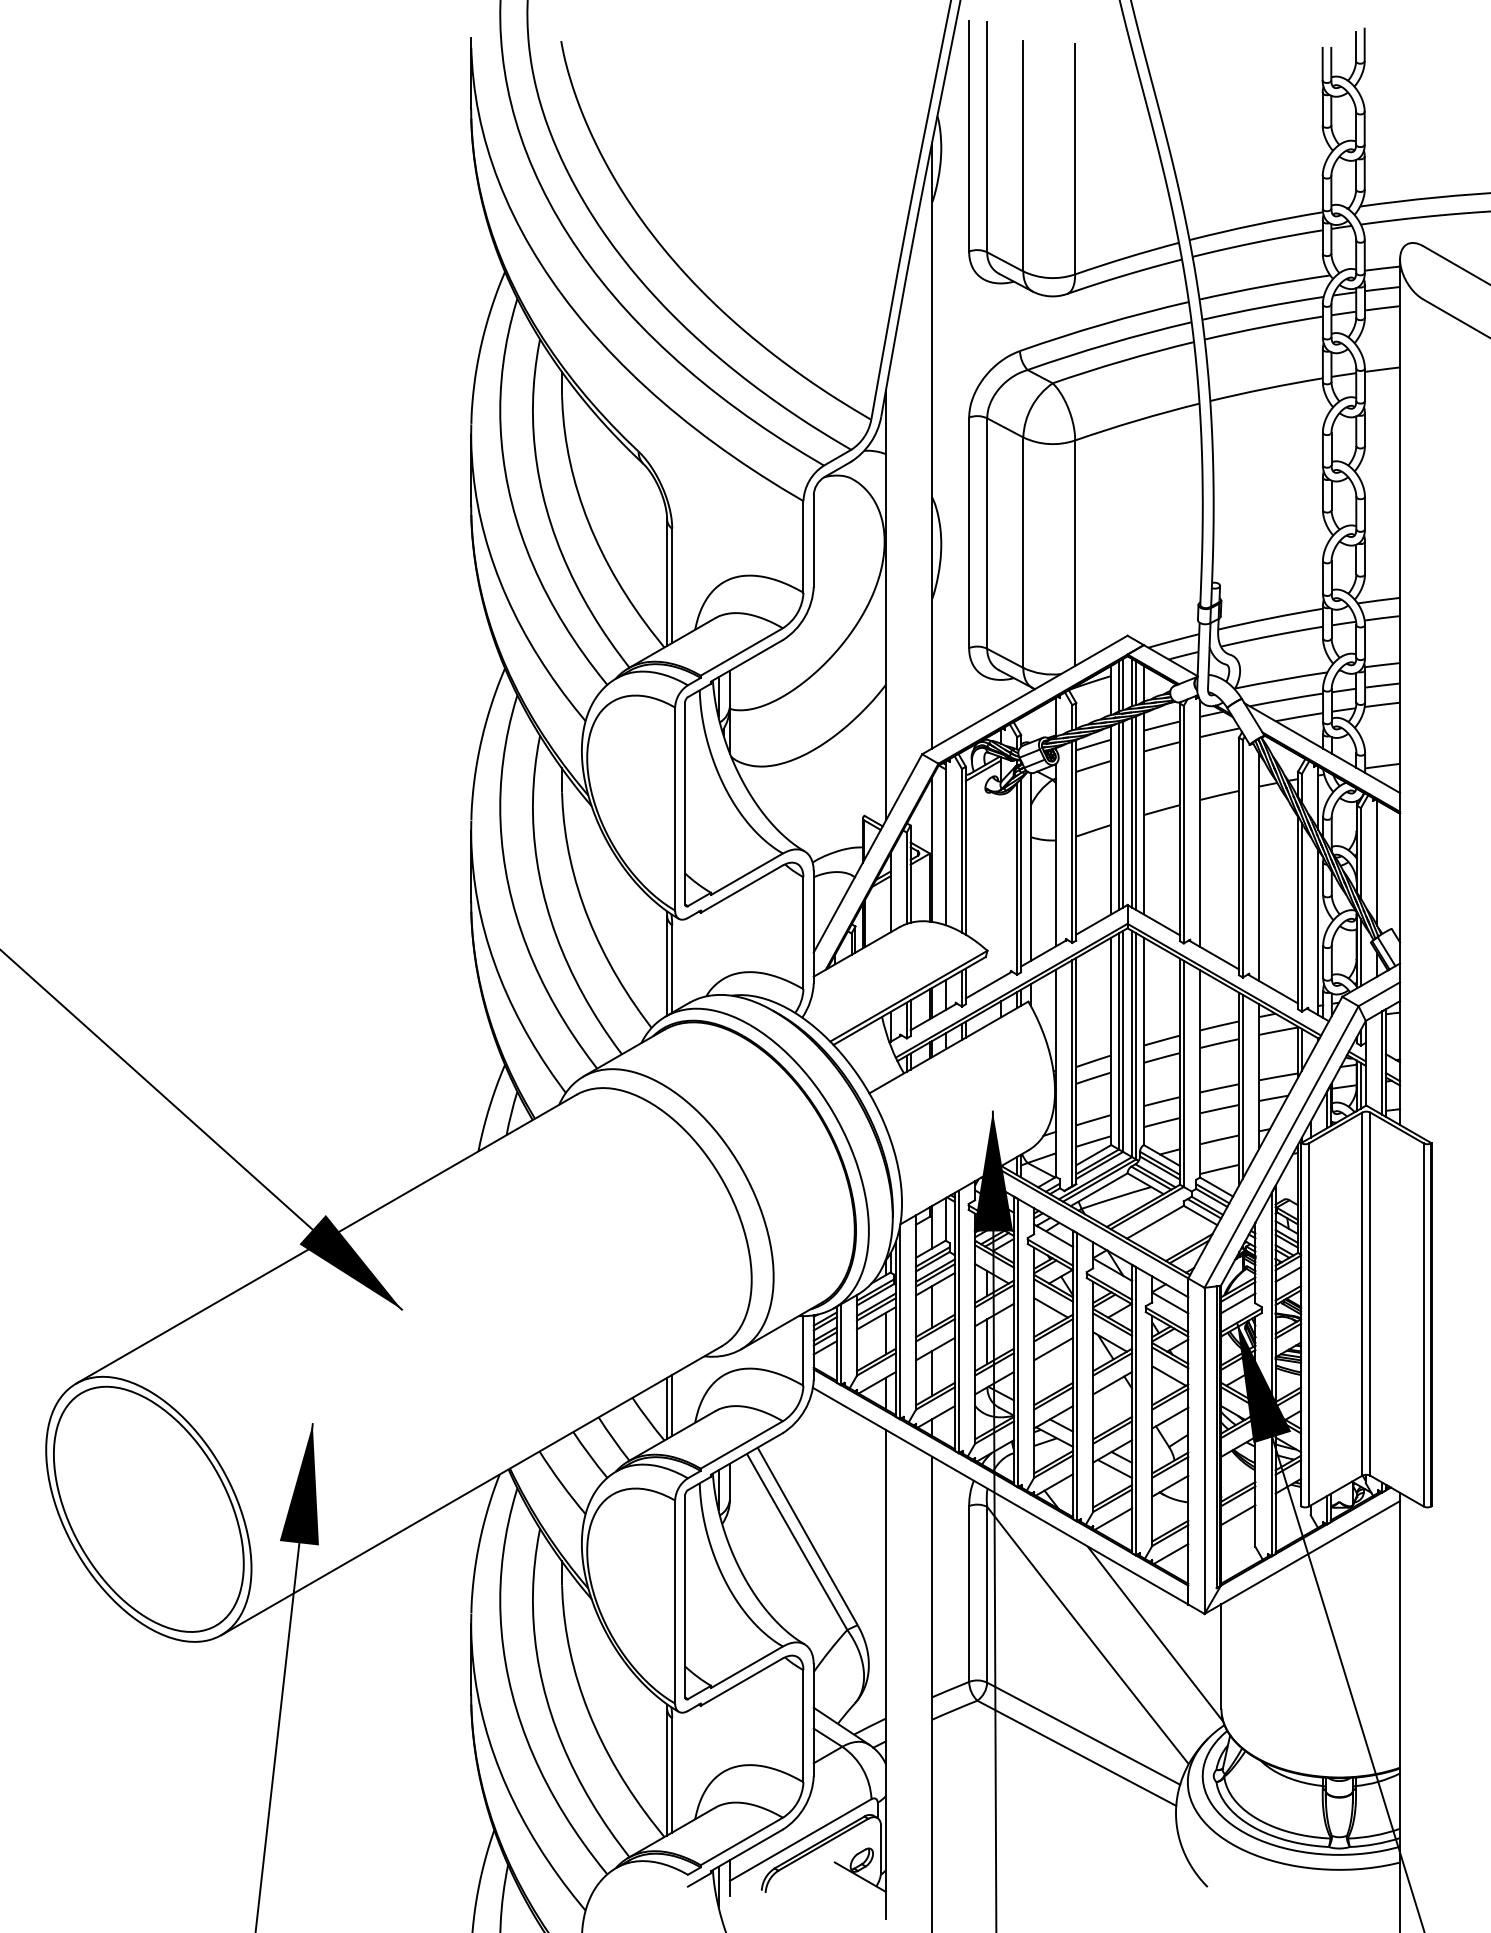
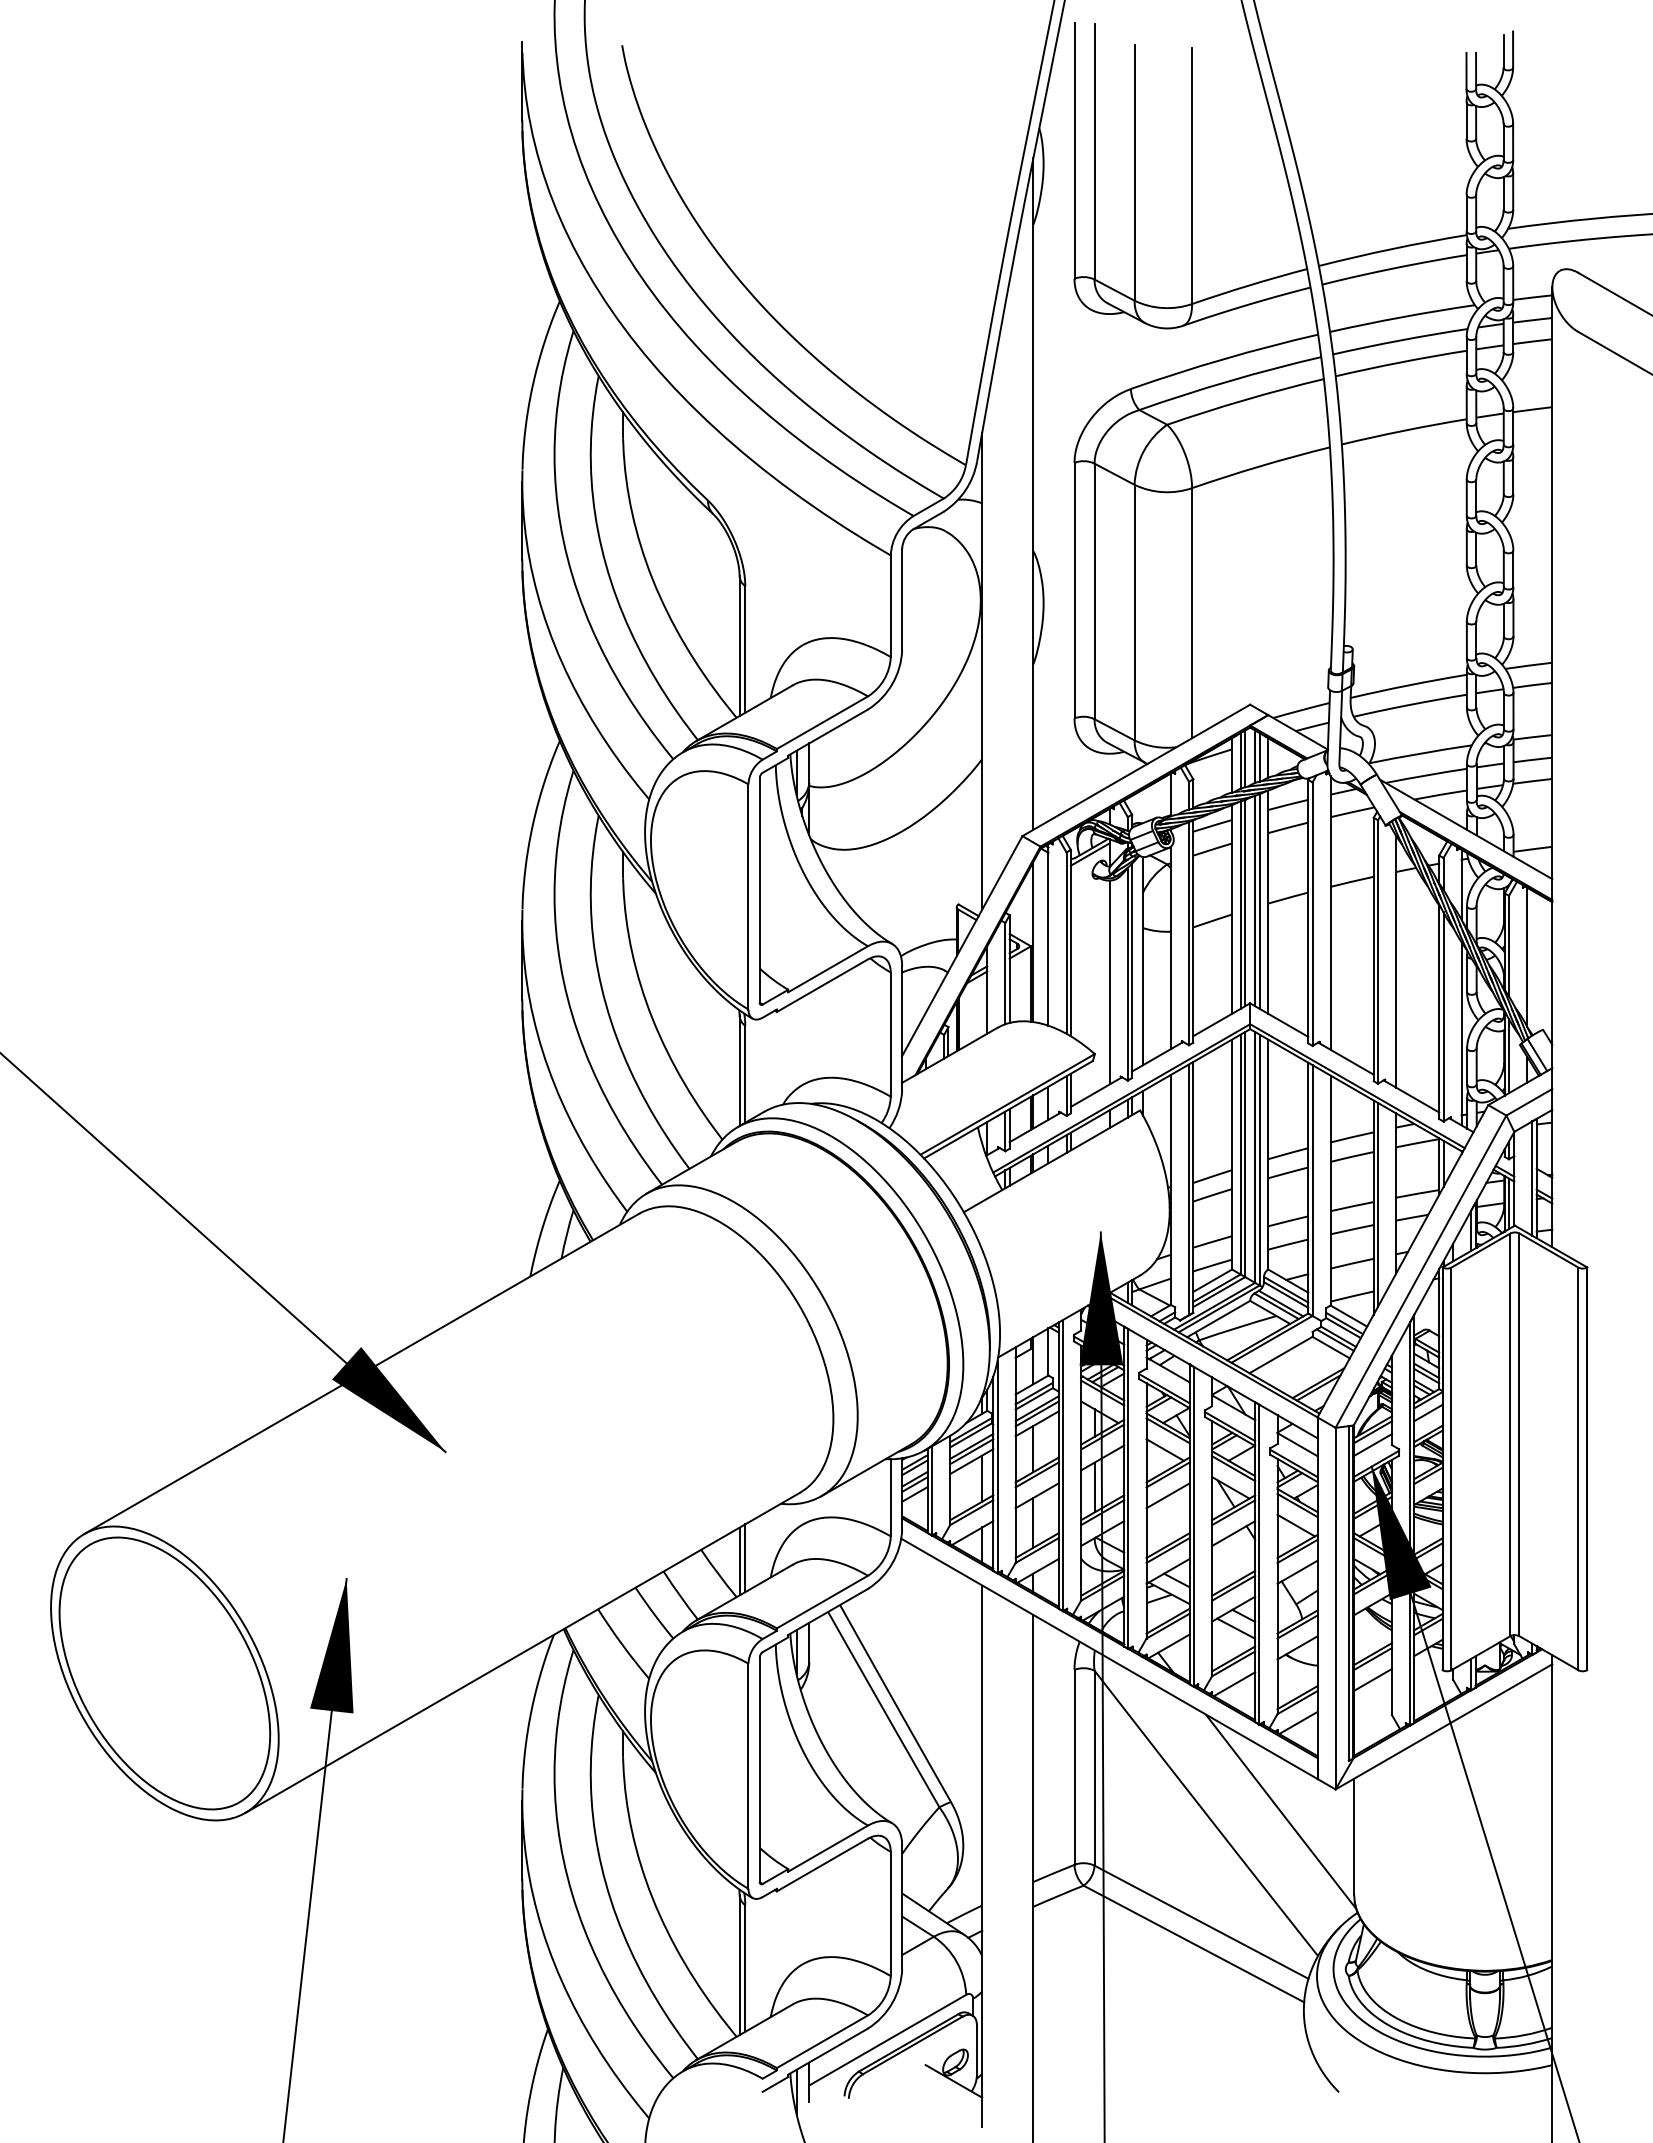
line: (1000, 886) -> (1109, 982), added

